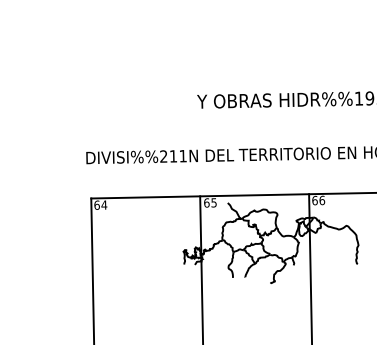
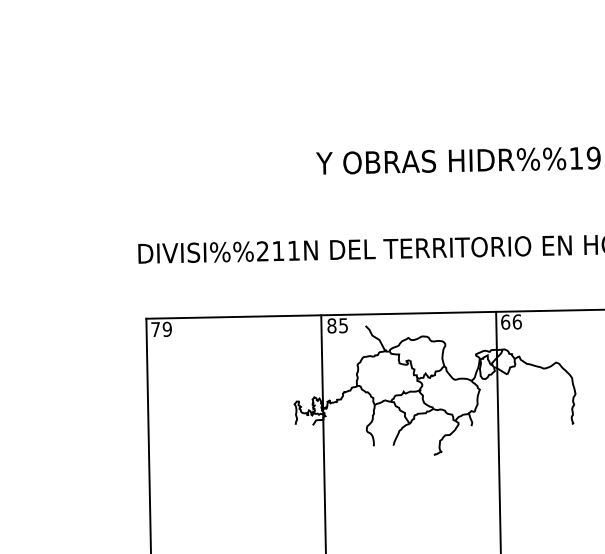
text: (206, 202) -> (331, 325), 65 -> 85
text: (100, 204) -> (161, 328), 64 -> 79

